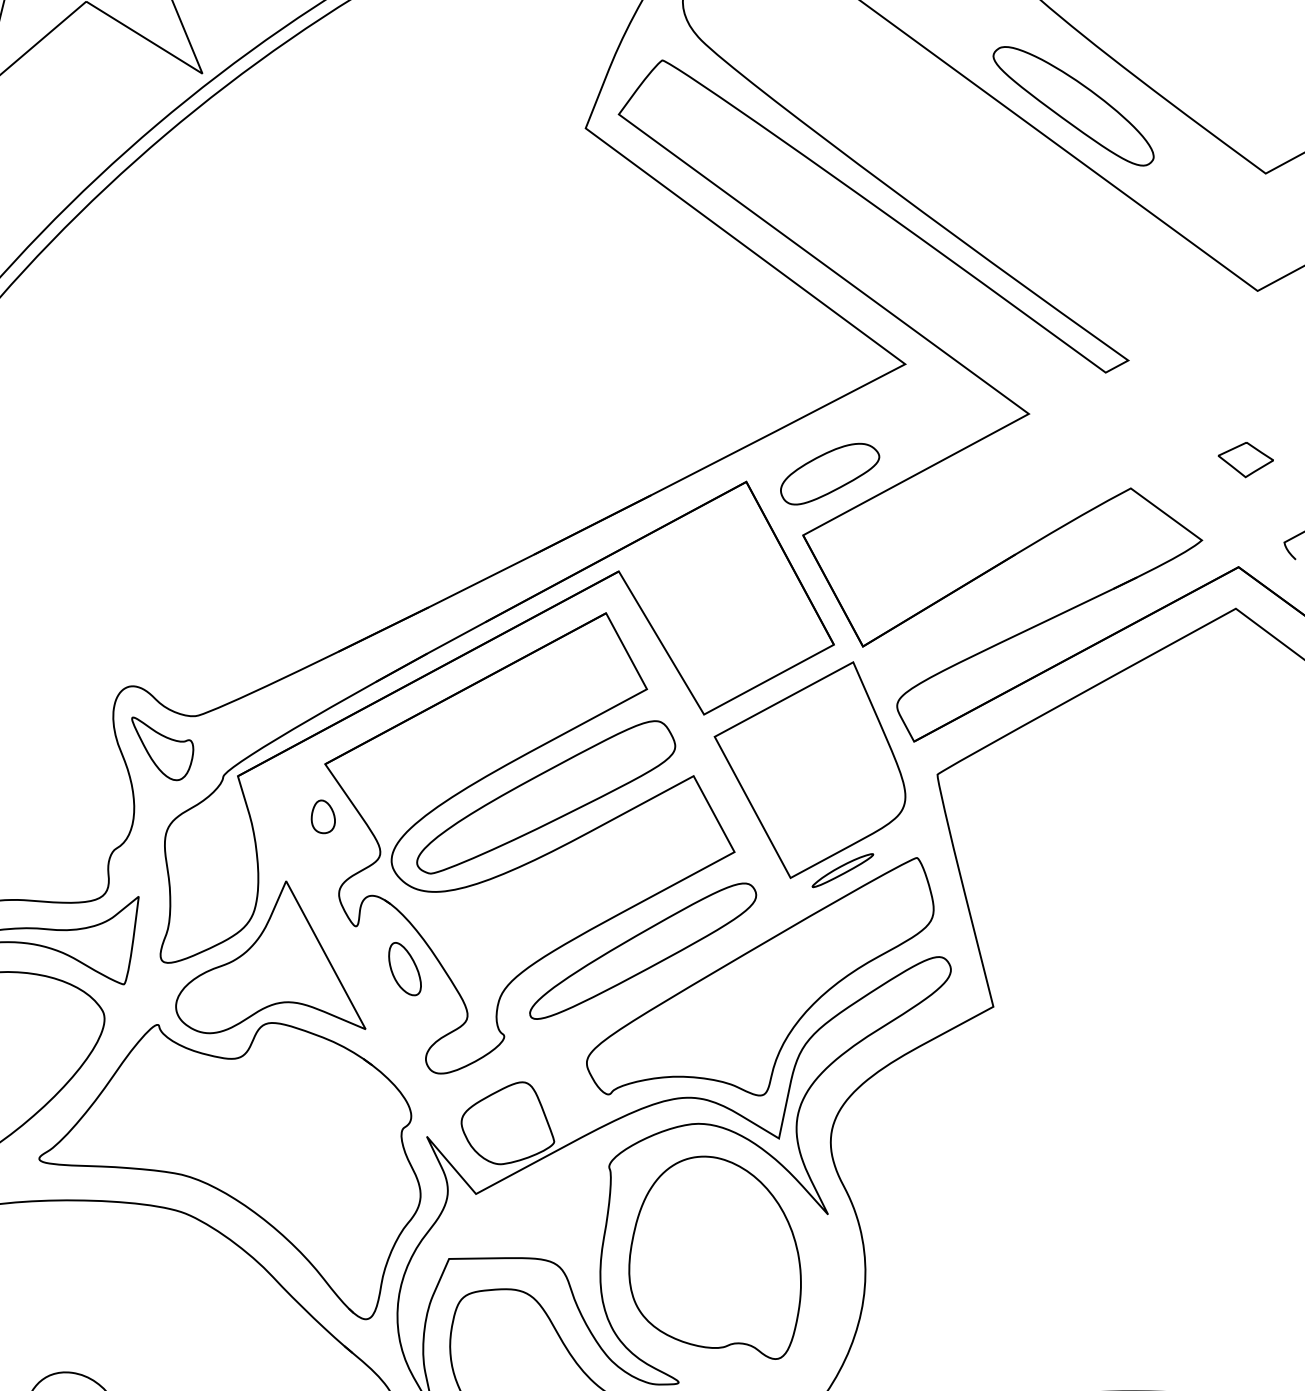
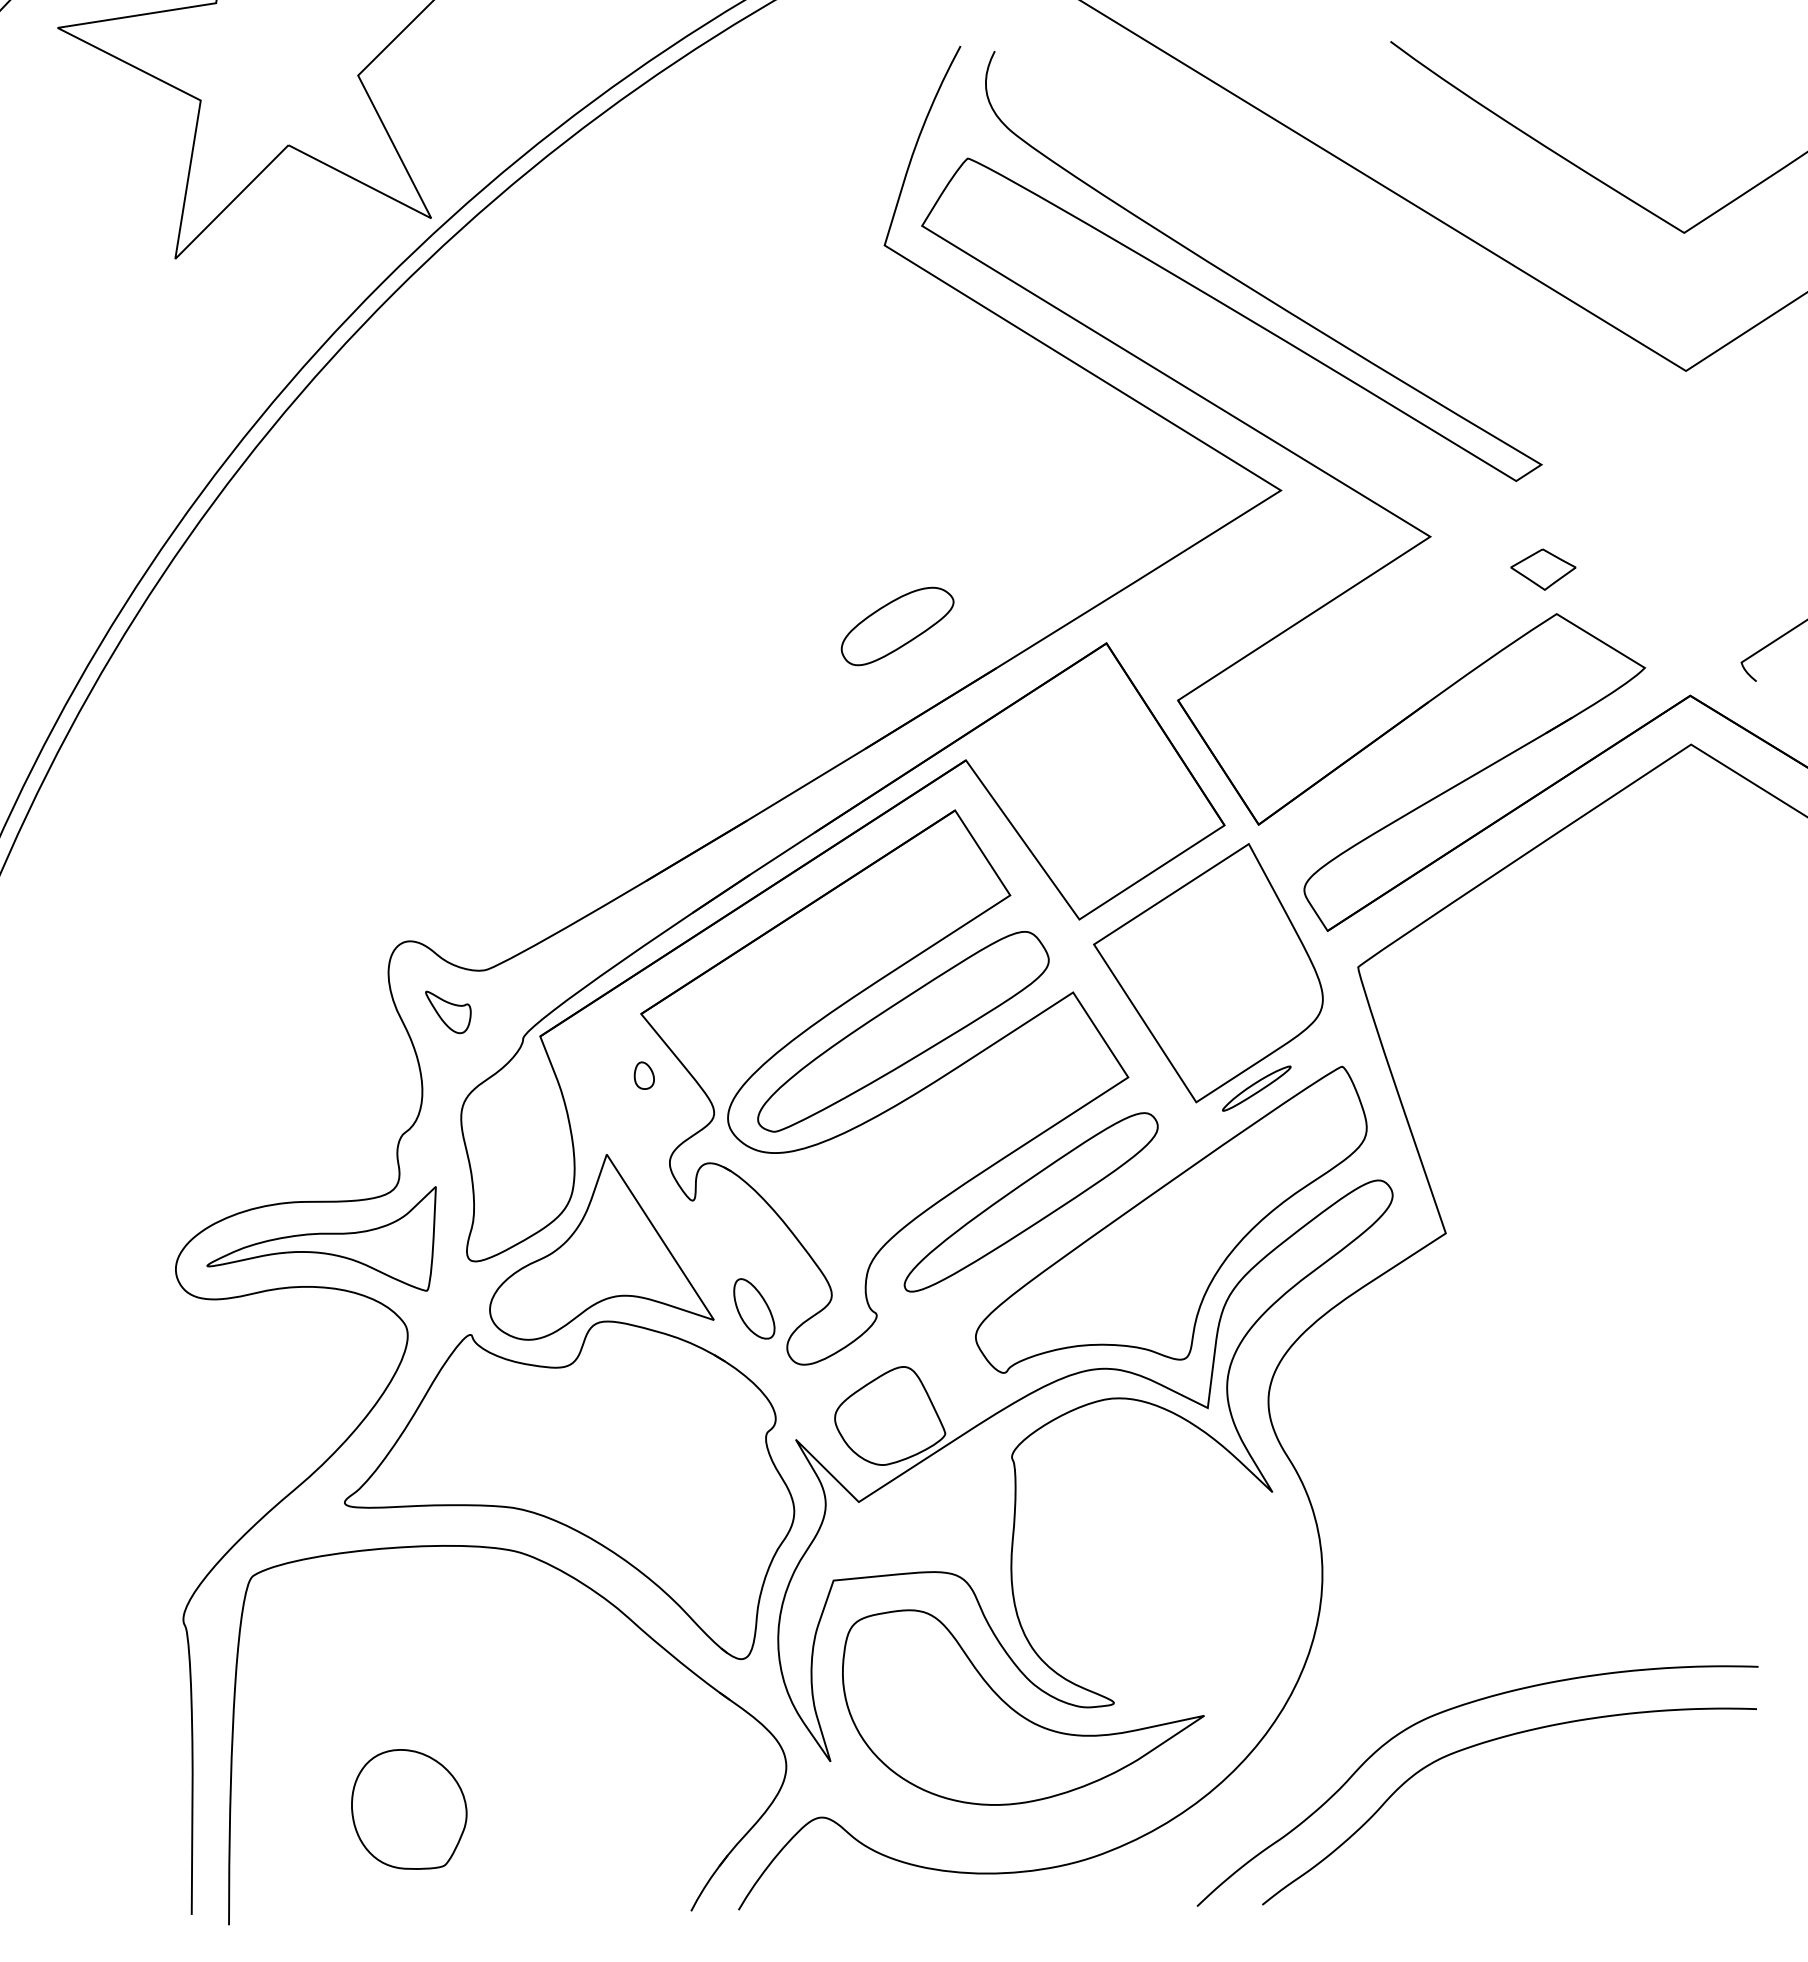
part: (1073, 106) -> (1452, 172), removed
part: (1245, 459) -> (1543, 569), moved
part: (829, 474) -> (897, 626), moved
part: (161, 749) -> (448, 1012), size x0.6
part: (323, 816) -> (644, 1075), size x0.7
part: (405, 968) -> (754, 1308), moved
part: (716, 1256) -> (1146, 1551), removed

